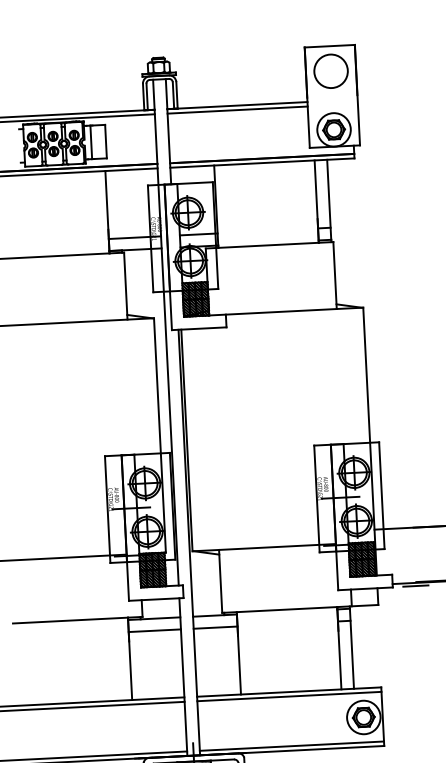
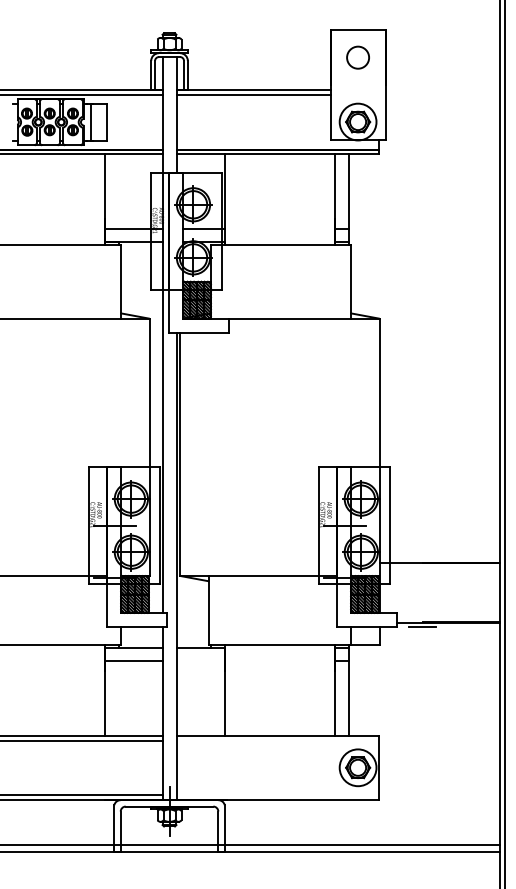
circle: (330, 71) -> (357, 57), size x0.6
line: (215, 628) -> (200, 661), removed
line: (289, 696) -> (277, 740), removed
line: (291, 746) -> (277, 795), removed

